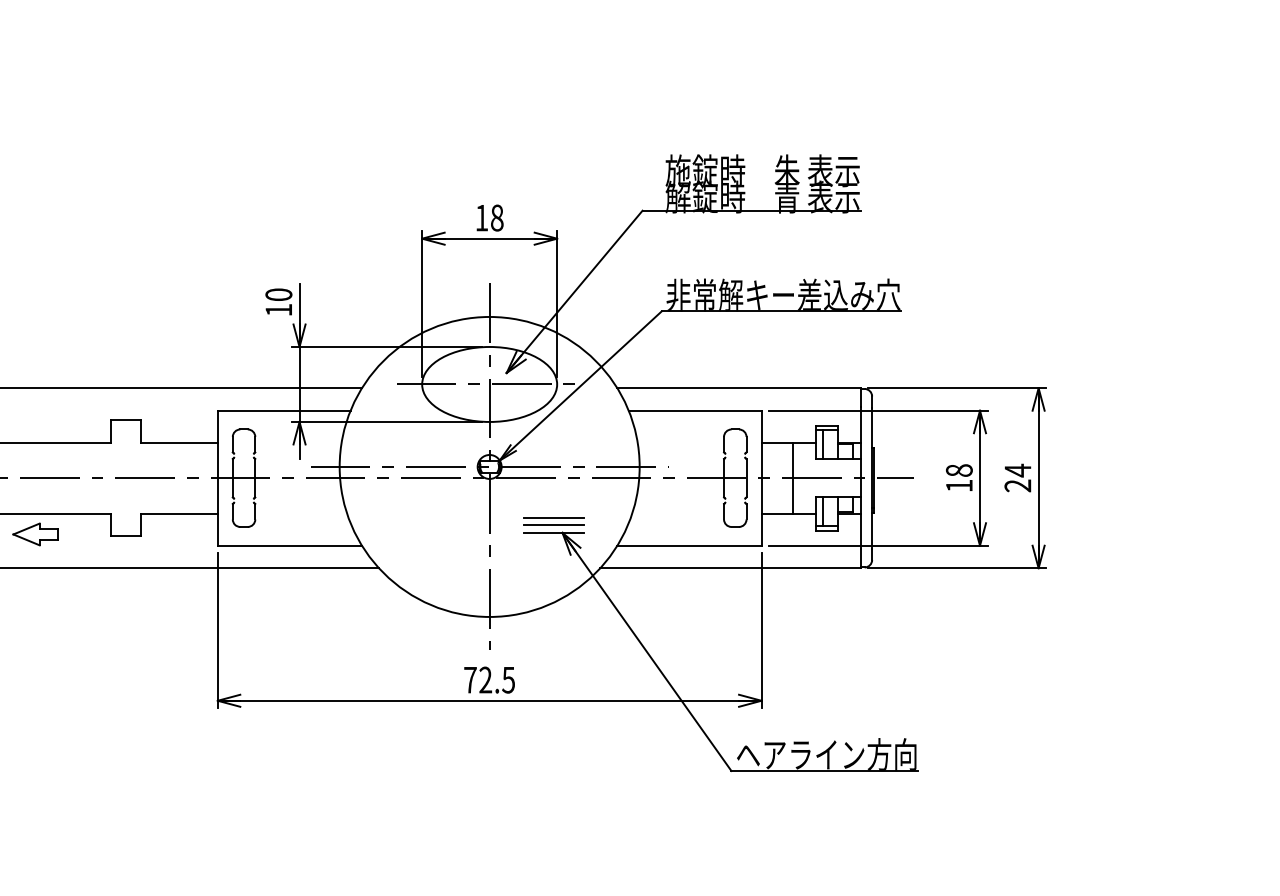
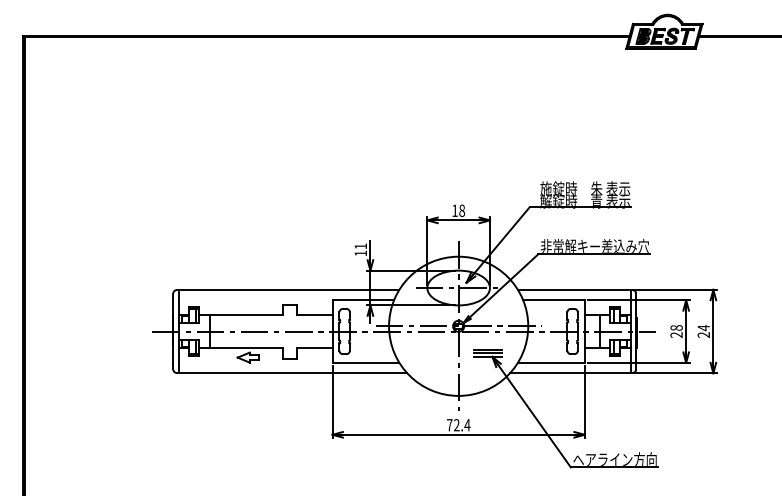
text: (278, 294) -> (360, 246), 10 -> 11
text: (959, 484) -> (676, 334), 18 -> 28
text: (508, 680) -> (467, 425), 72.5 -> 72.4

